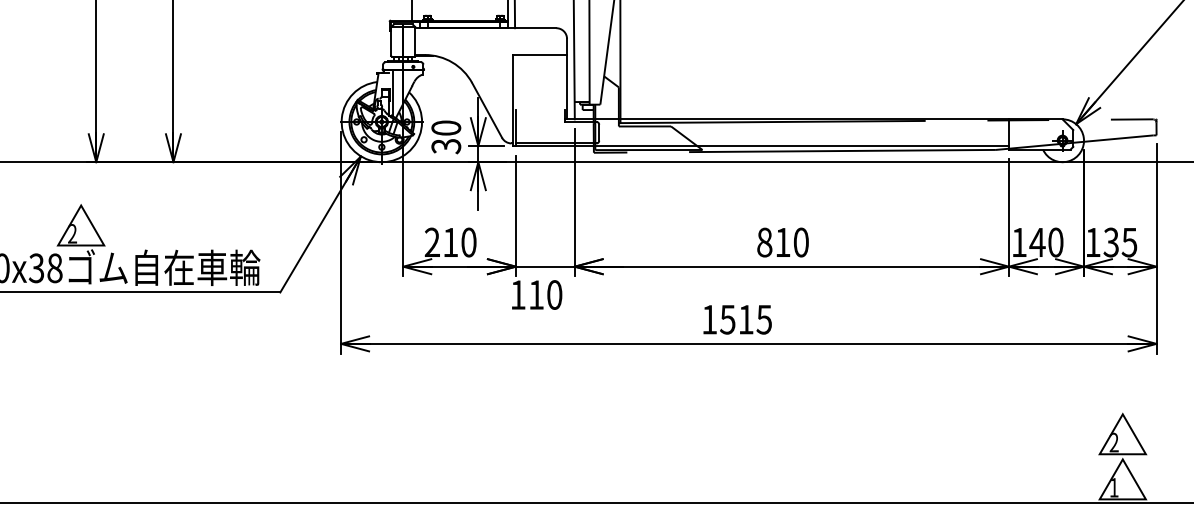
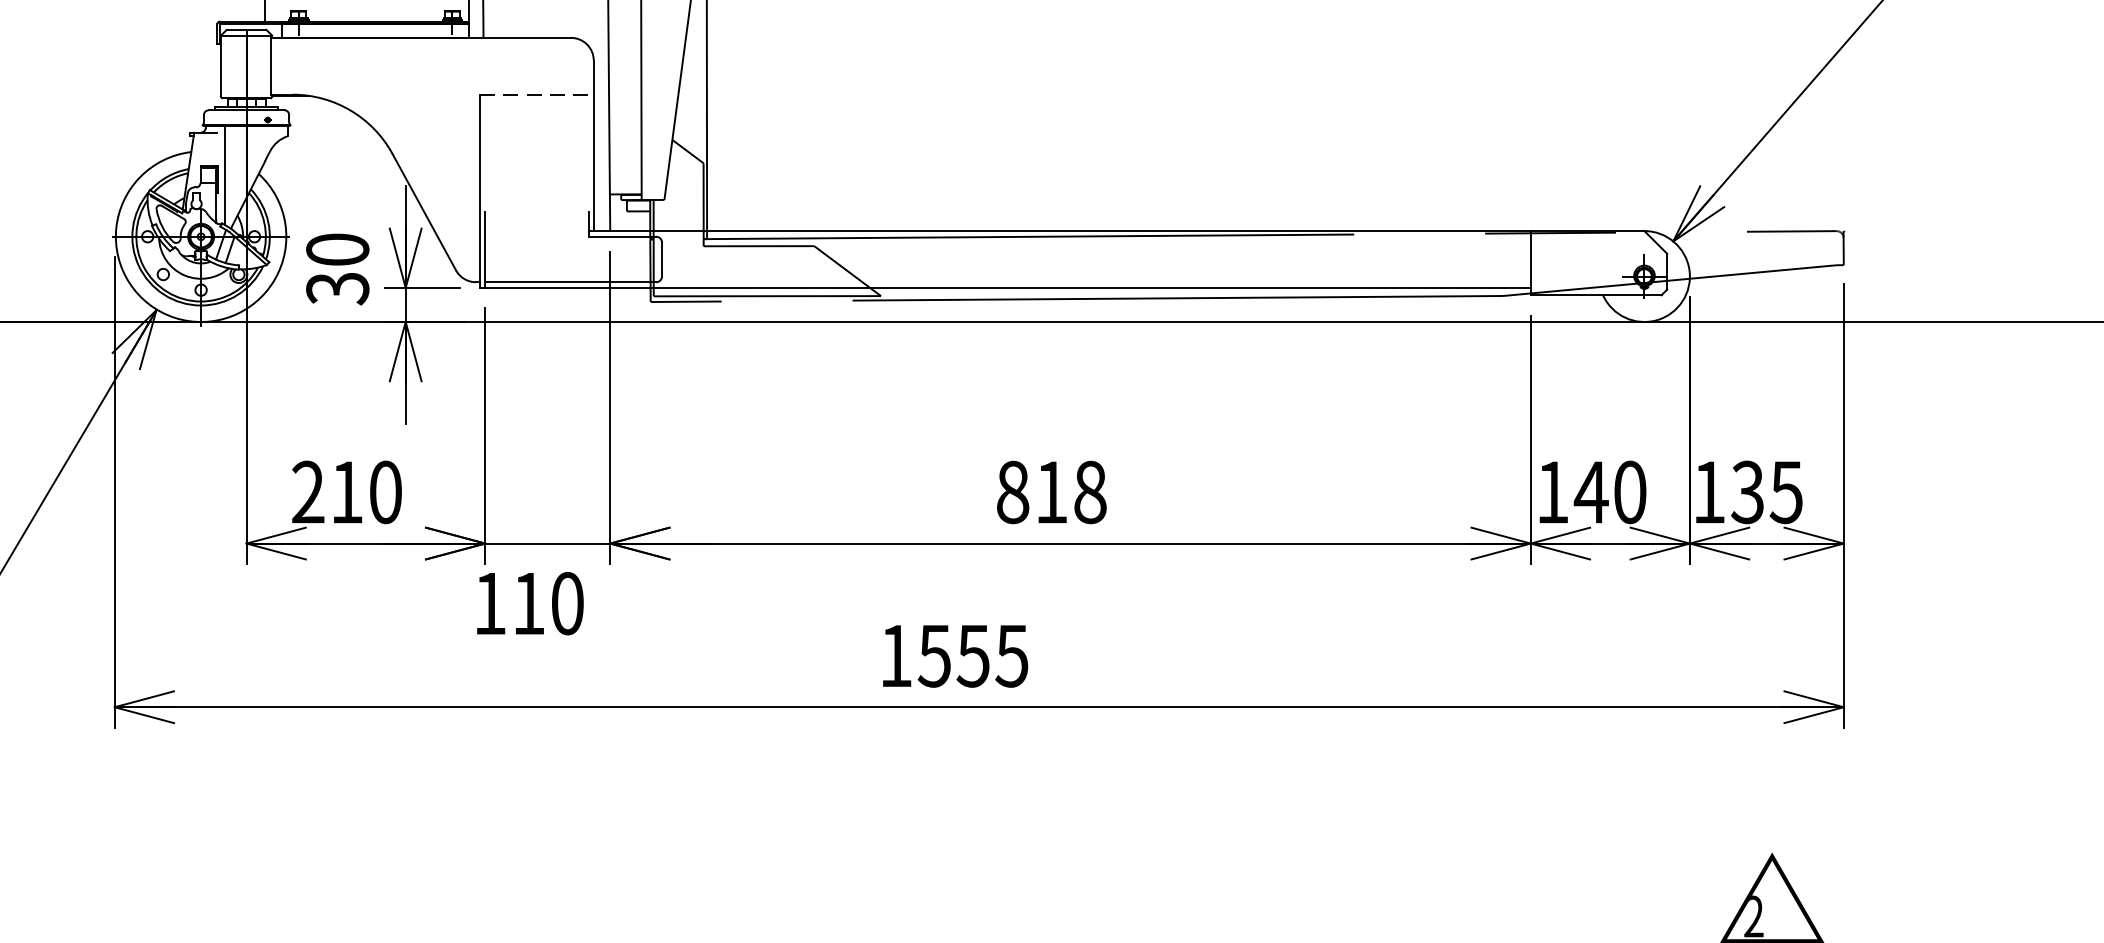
line: (540, 55) -> (537, 95), solid -> dashed
text: (800, 242) -> (1088, 492), 810 -> 818
text: (745, 319) -> (972, 655), 1515 -> 1555

